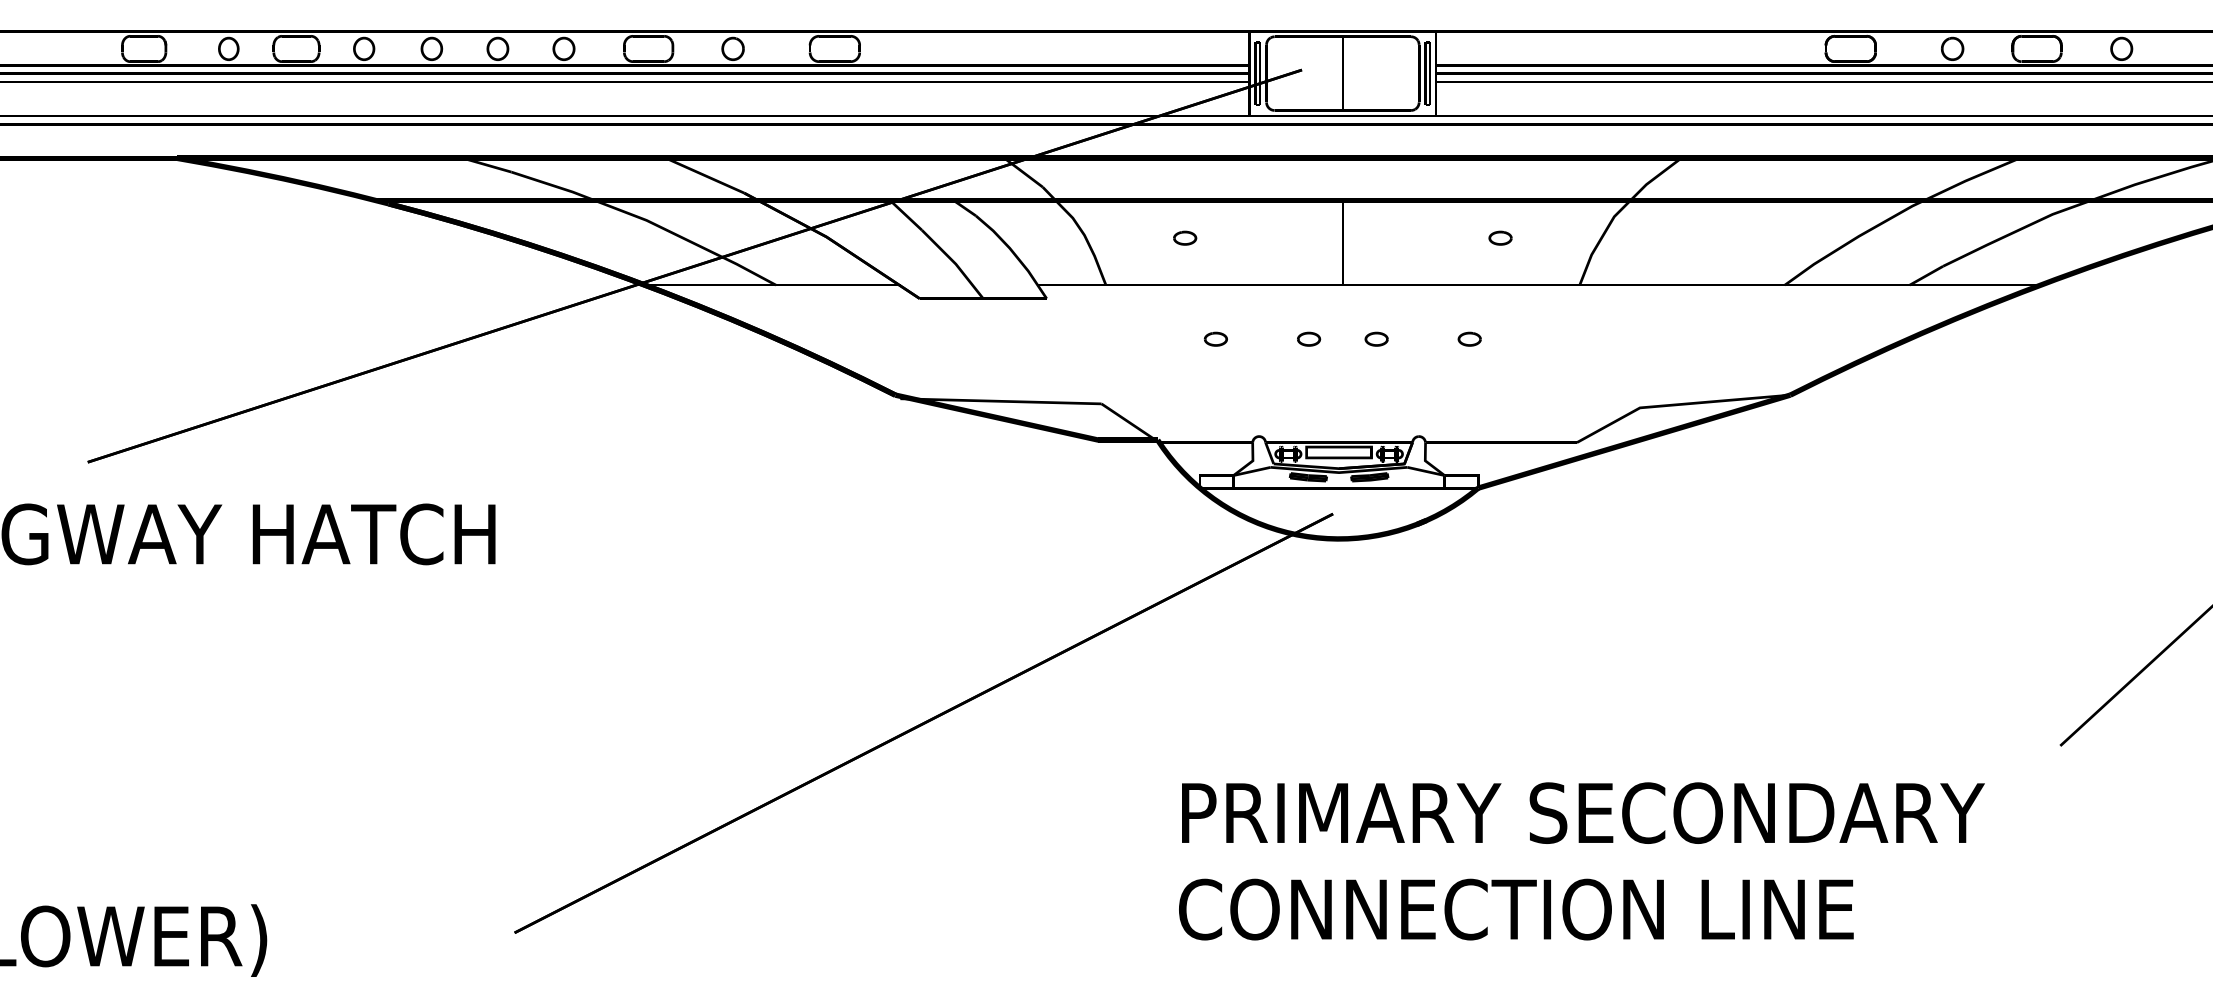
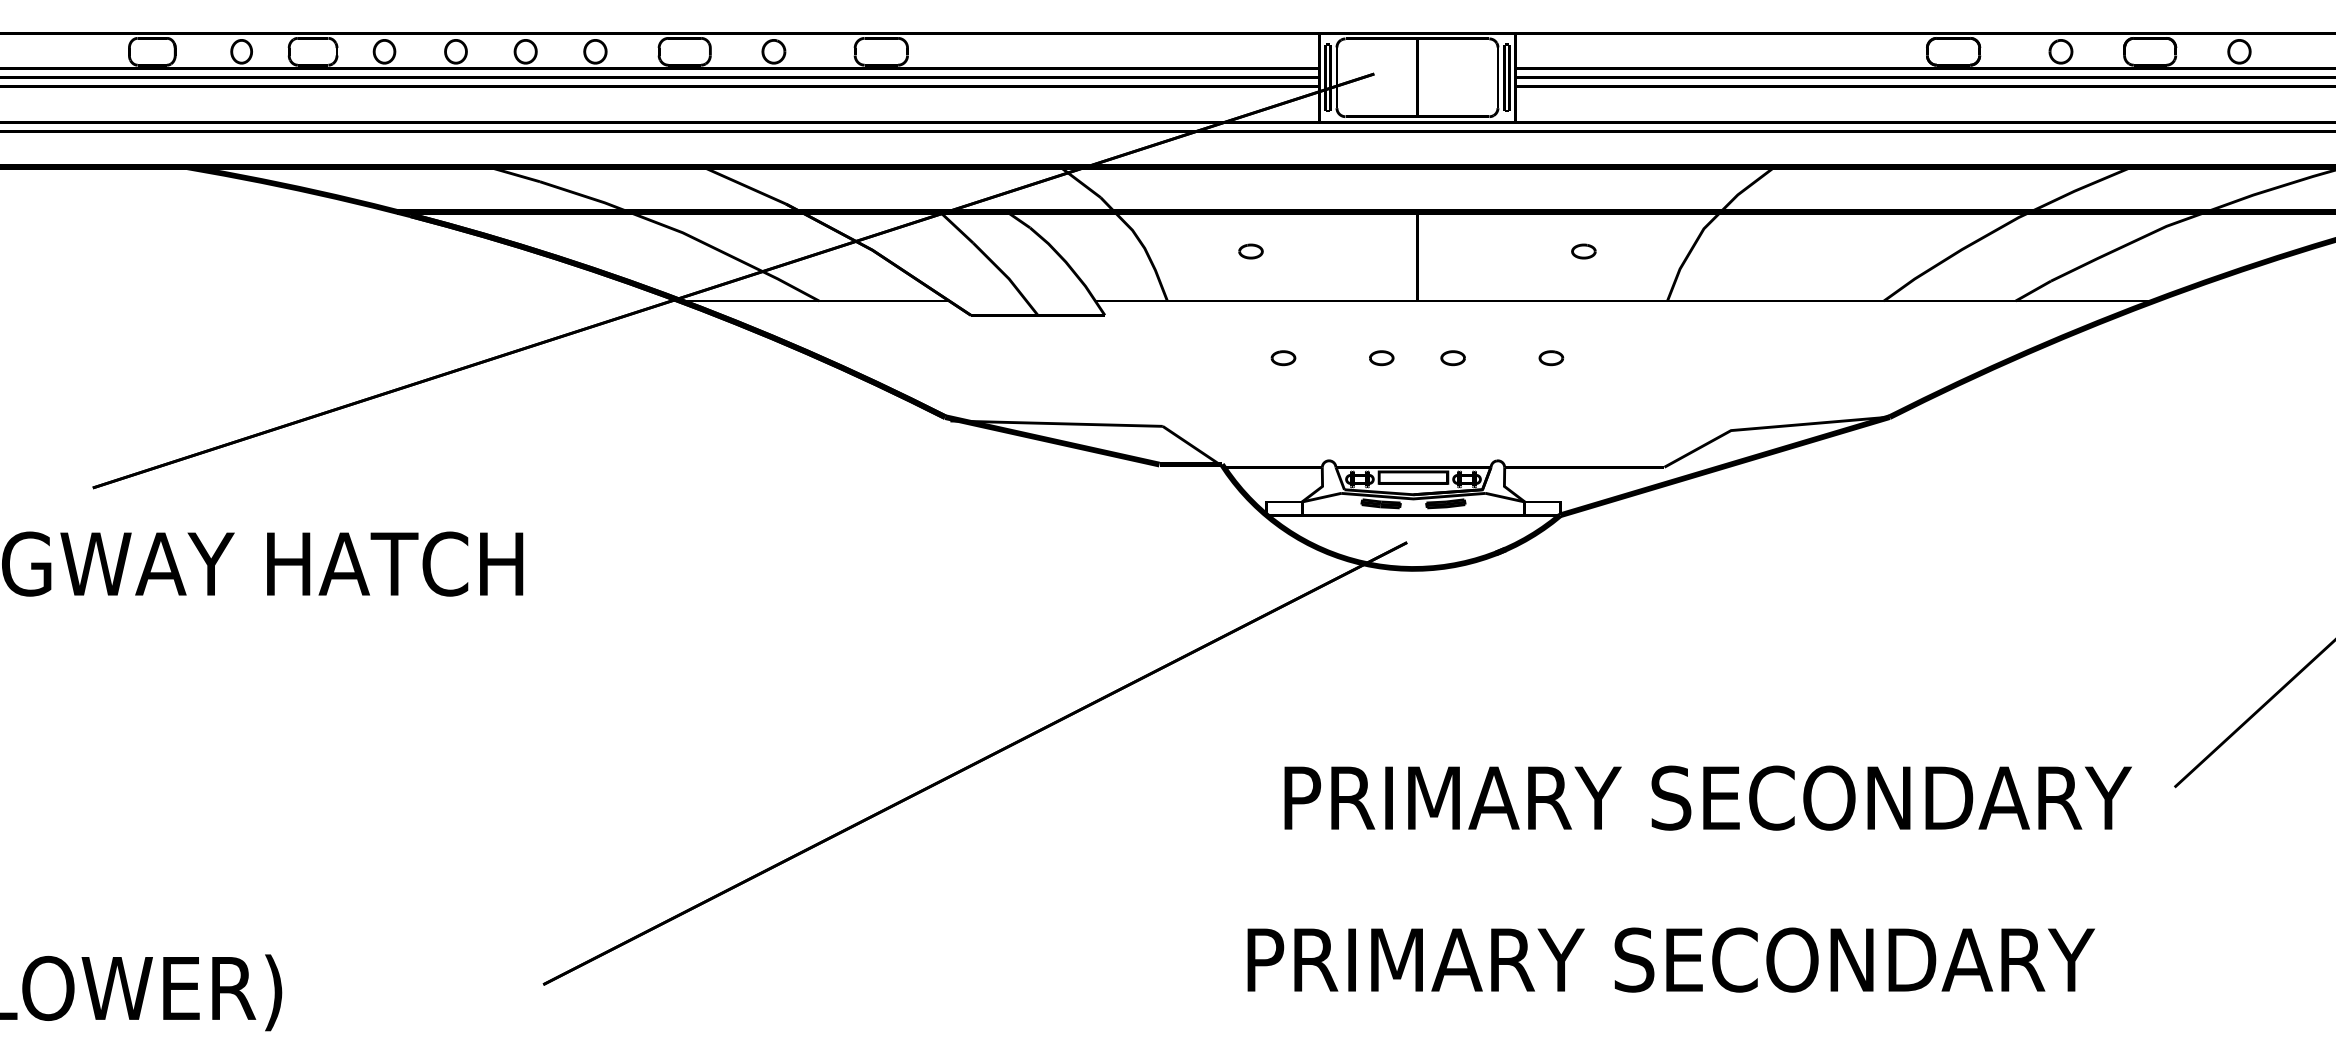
text: (1583, 812) -> (1708, 797), moved
text: (1581, 909) -> (1669, 959), CONNECTION LINE -> PRIMARY SECONDARY

